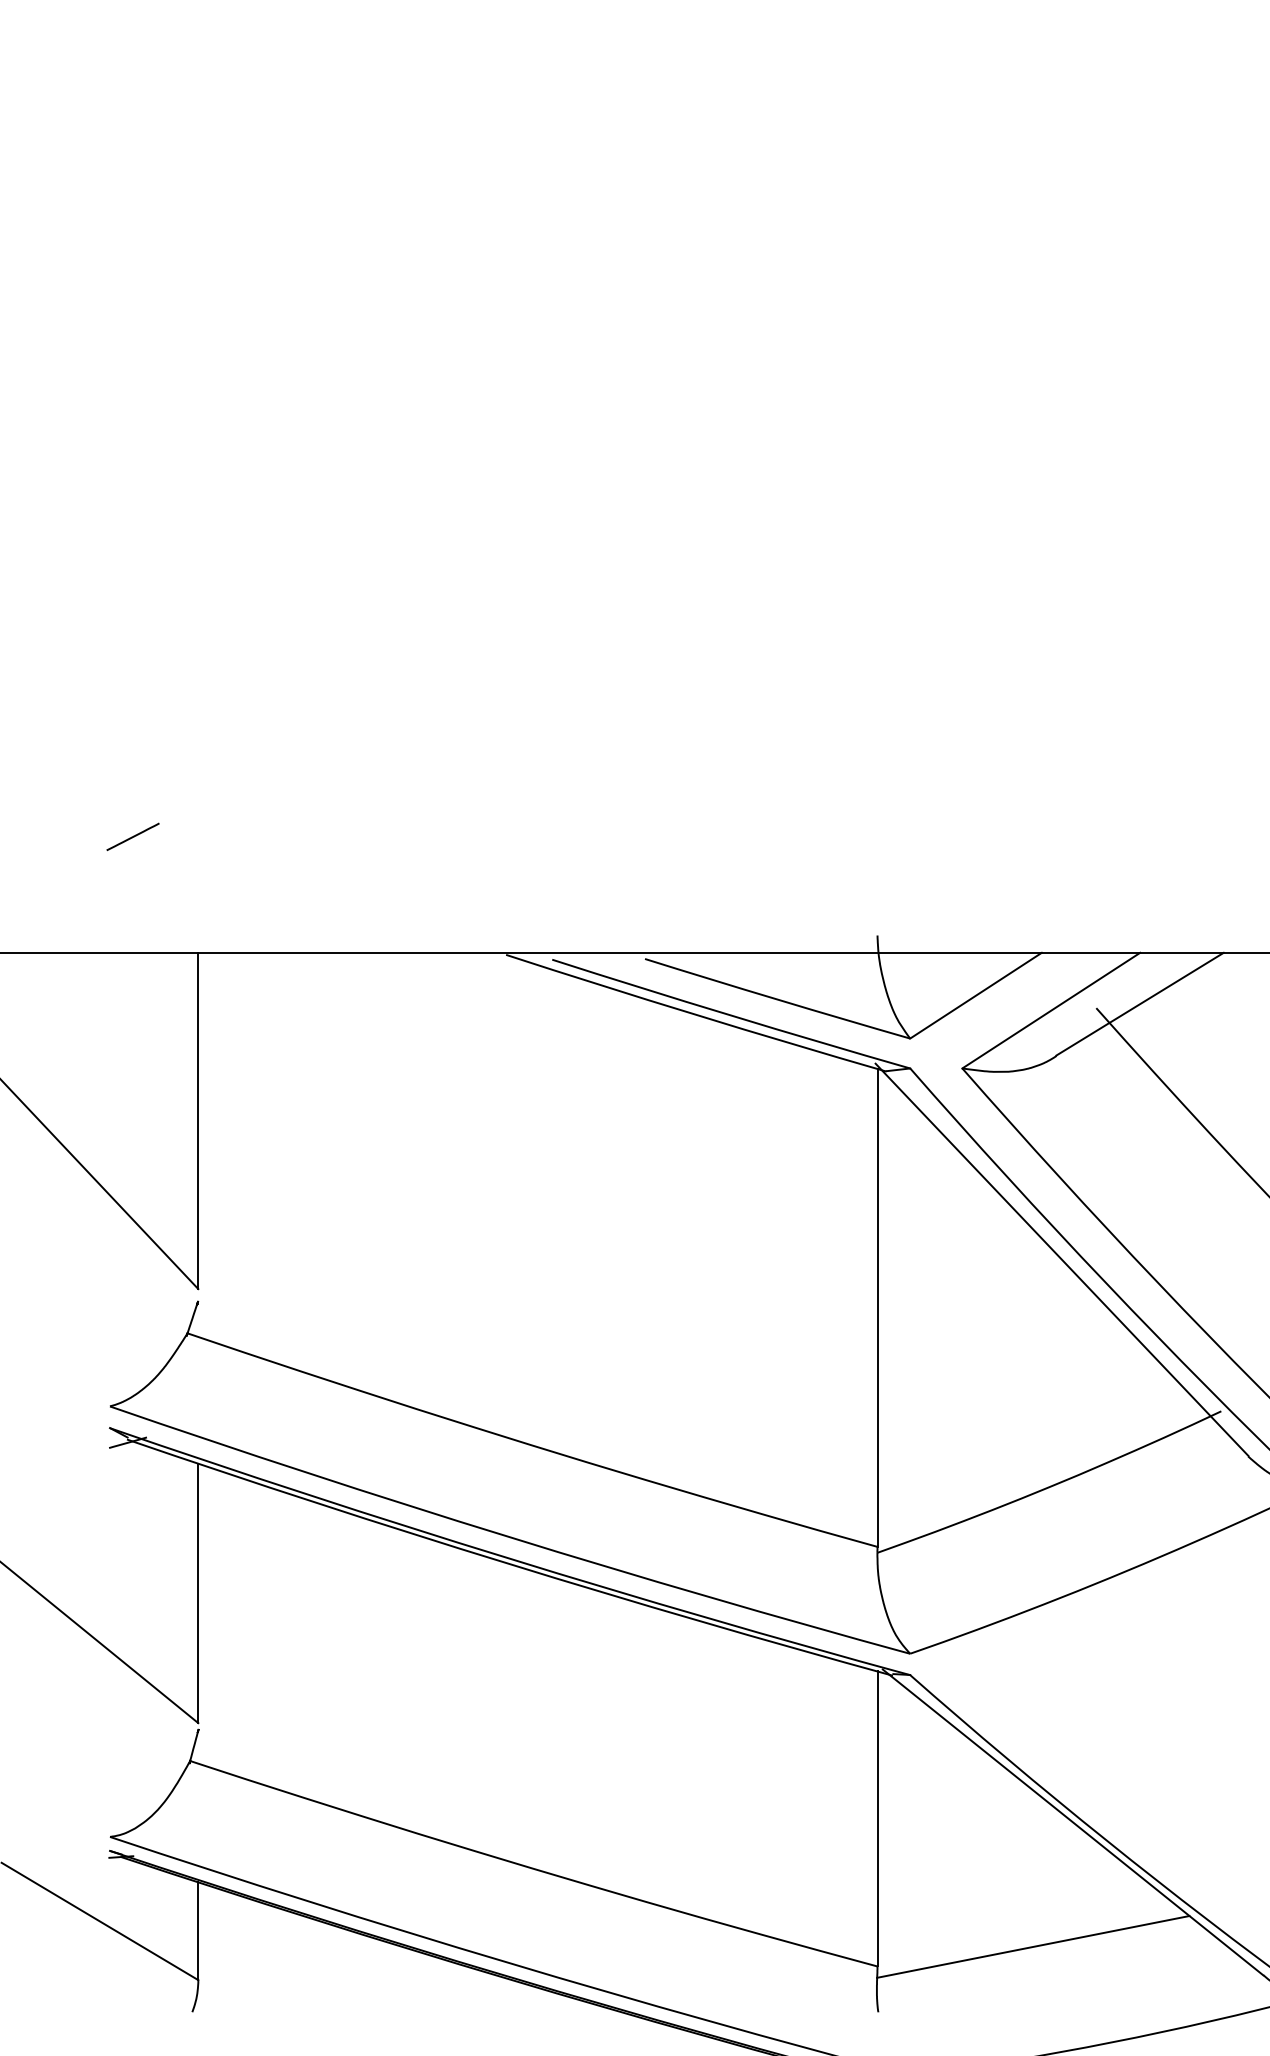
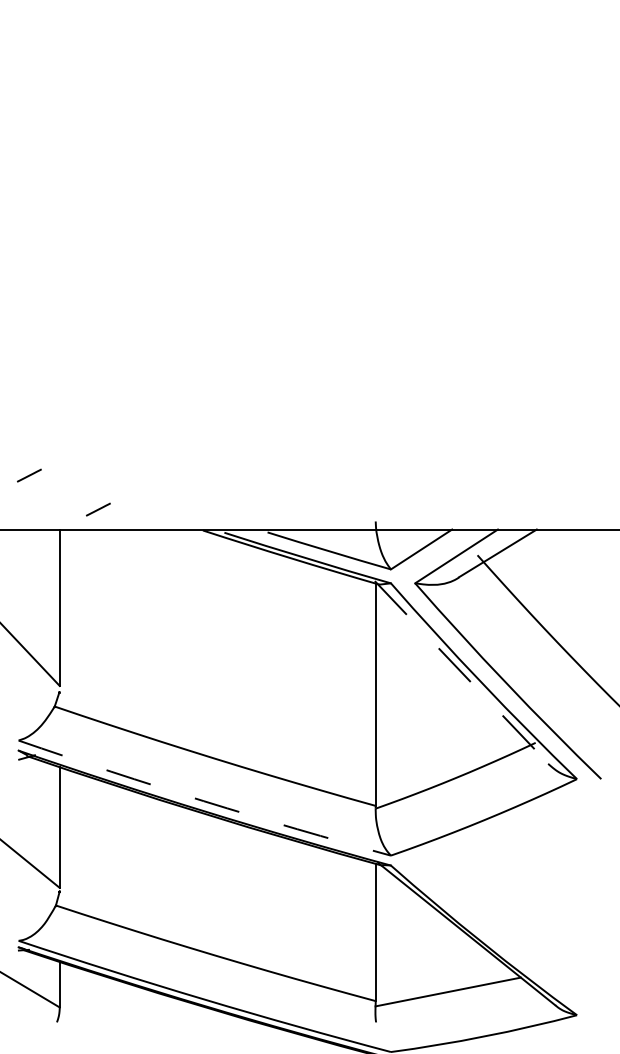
line: (281, 909) -> (98, 509), added
line: (1061, 1260) -> (461, 672), solid -> dashed
arc: (507, 1537) -> (203, 801), solid -> dashed

